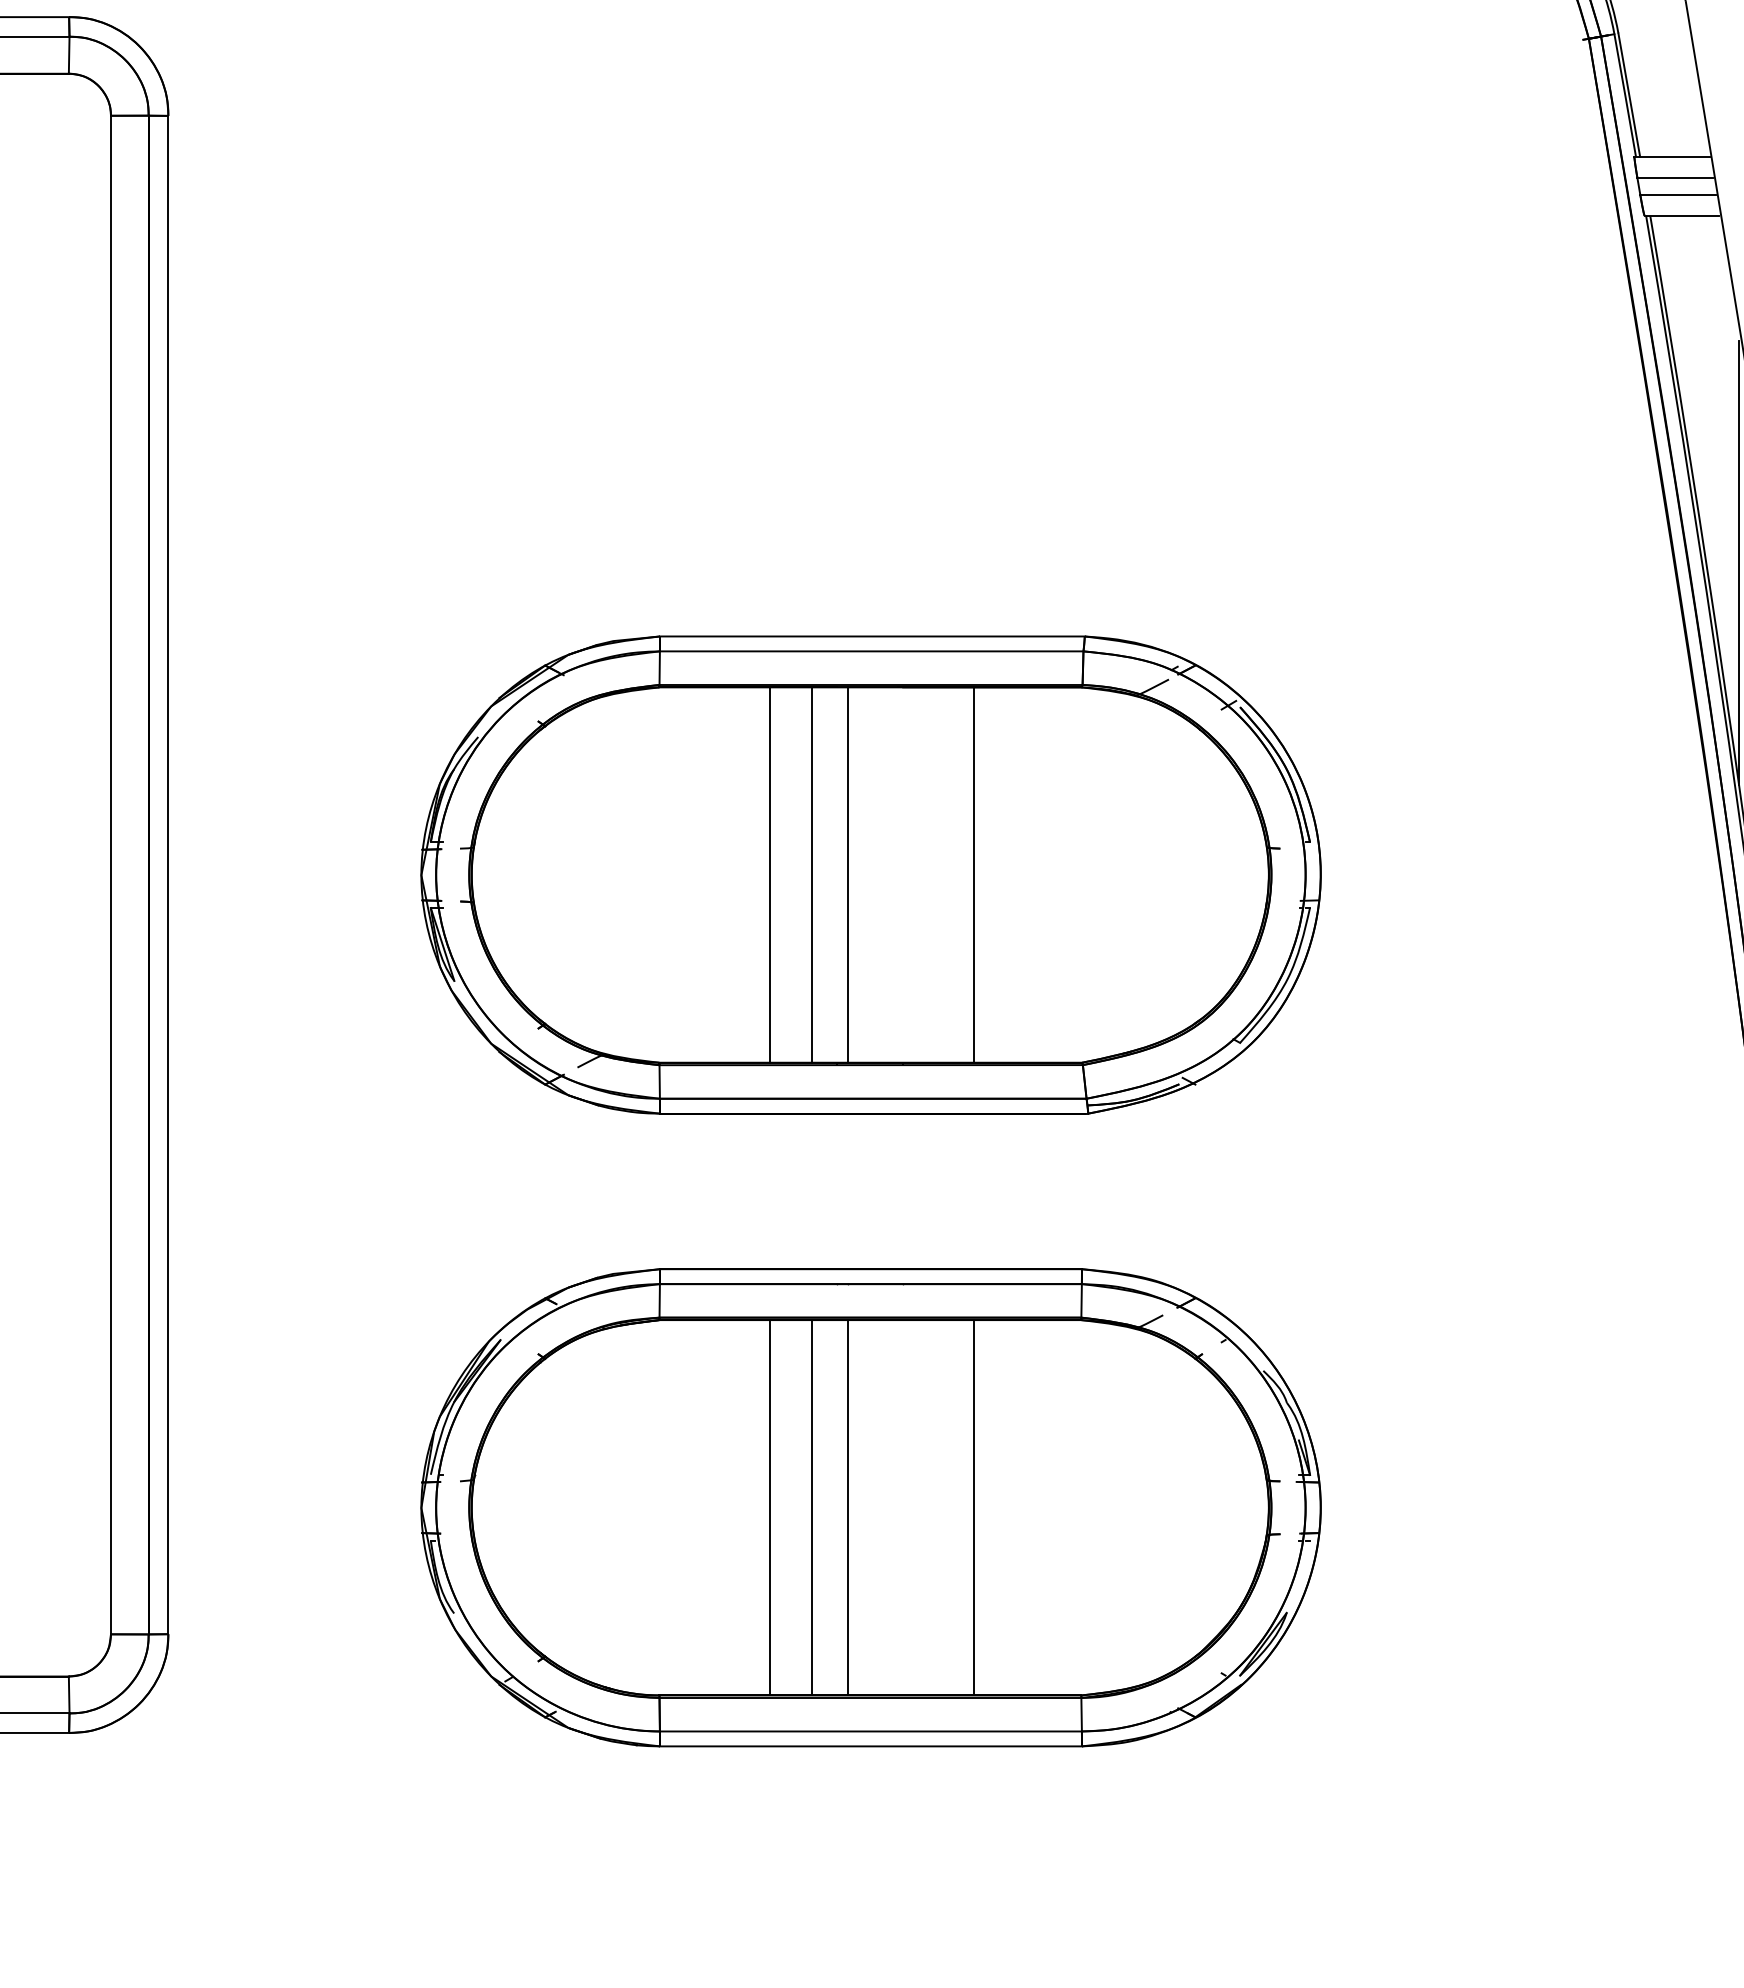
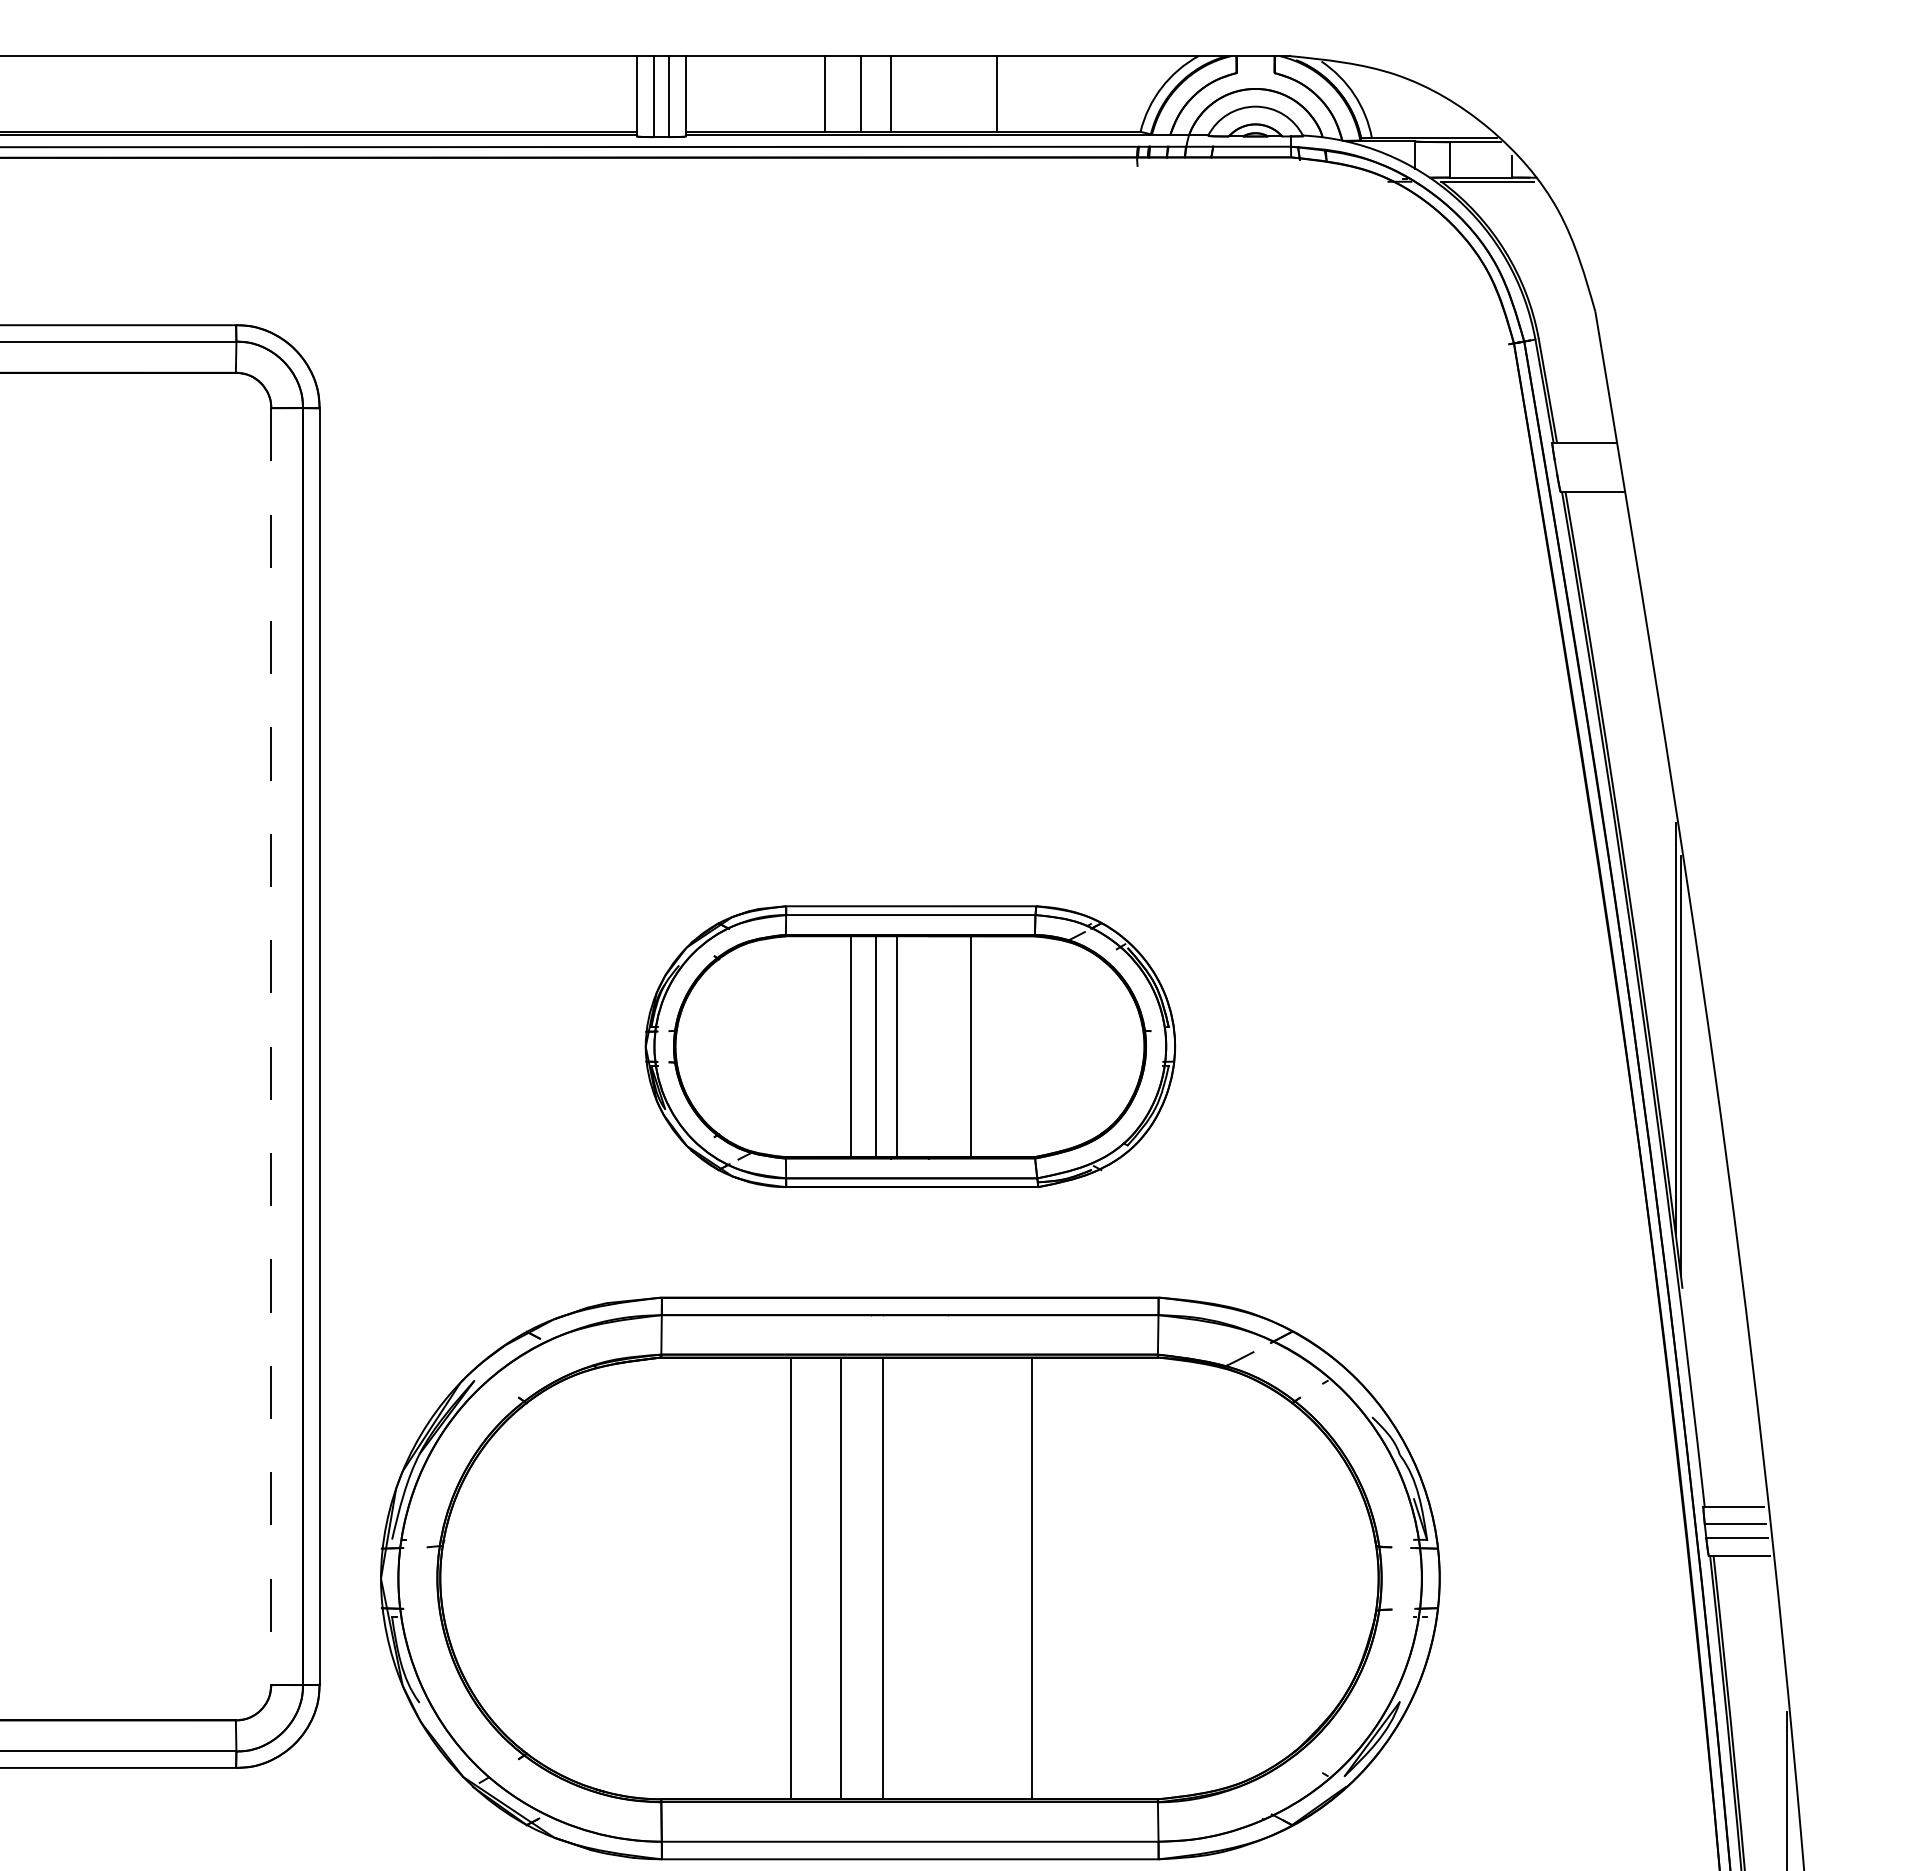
line: (1675, 178) -> (1586, 460), removed
line: (1677, 194) -> (1588, 474), removed
line: (1739, 563) -> (1640, 784), removed
part: (871, 874) -> (910, 1046), size x0.7
line: (111, 876) -> (271, 1047), solid -> dashed
part: (871, 1507) -> (910, 1578), size x1.4

